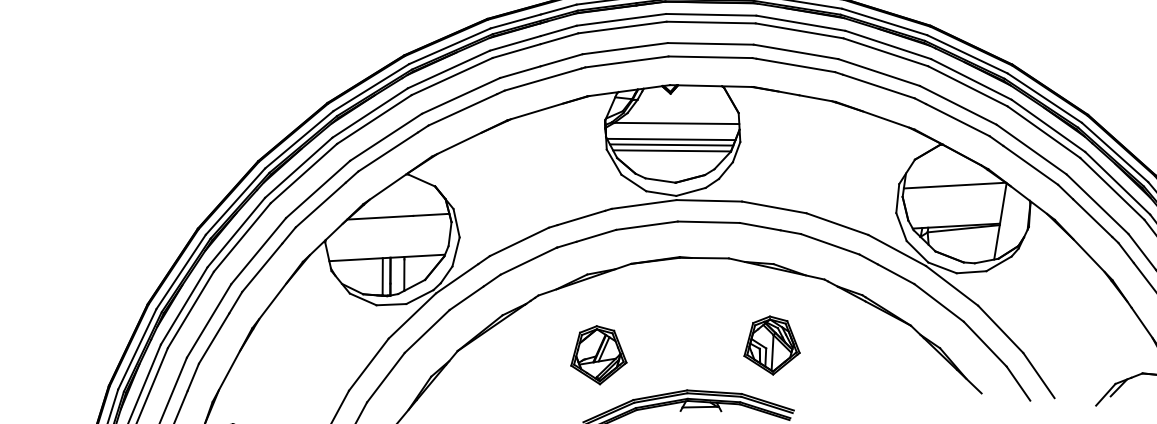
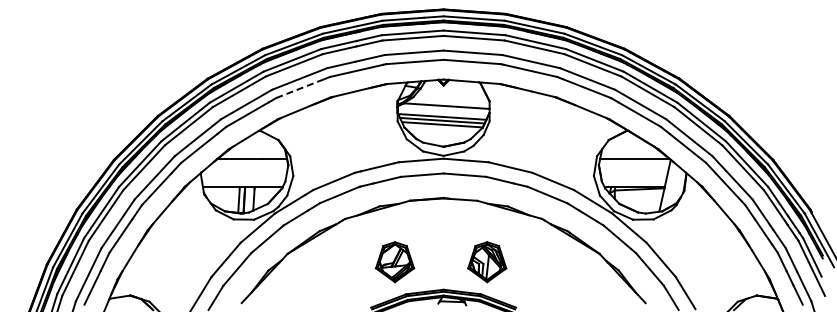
line: (462, 109) -> (300, 88), solid -> dashed
part: (771, 345) -> (487, 262), moved
part: (597, 355) -> (394, 262), moved

